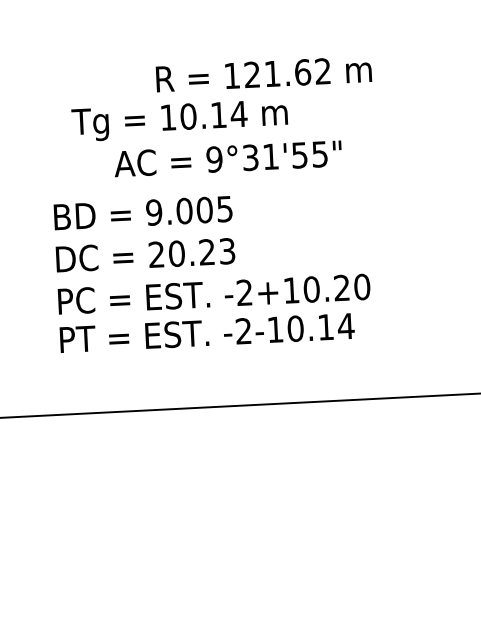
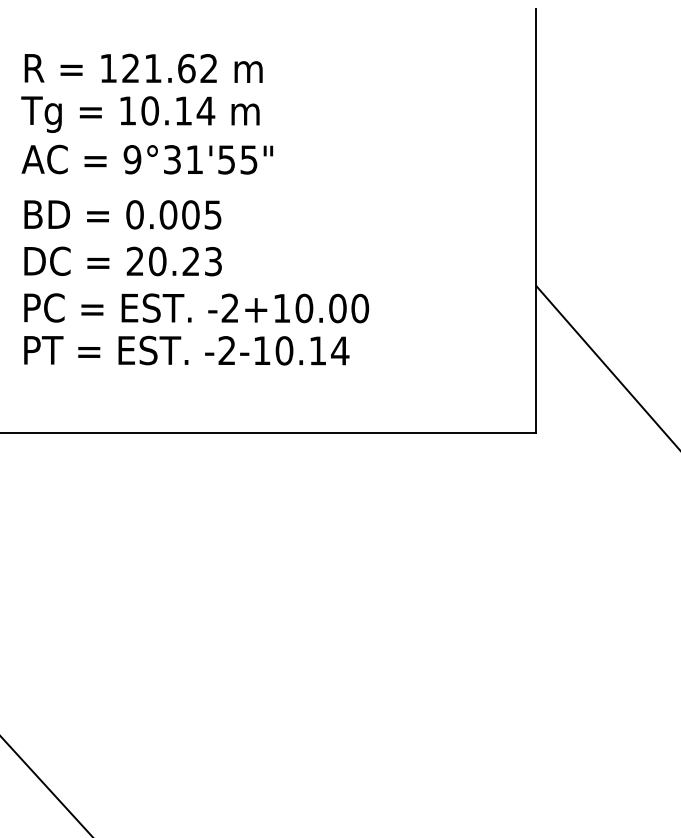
text: (263, 74) -> (143, 68), moved
text: (179, 120) -> (140, 114), moved
text: (228, 158) -> (147, 159), moved
text: (153, 212) -> (134, 214), 9.005 -> 0.005
text: (341, 288) -> (337, 308), -2+10.20 -> -2+10.00

